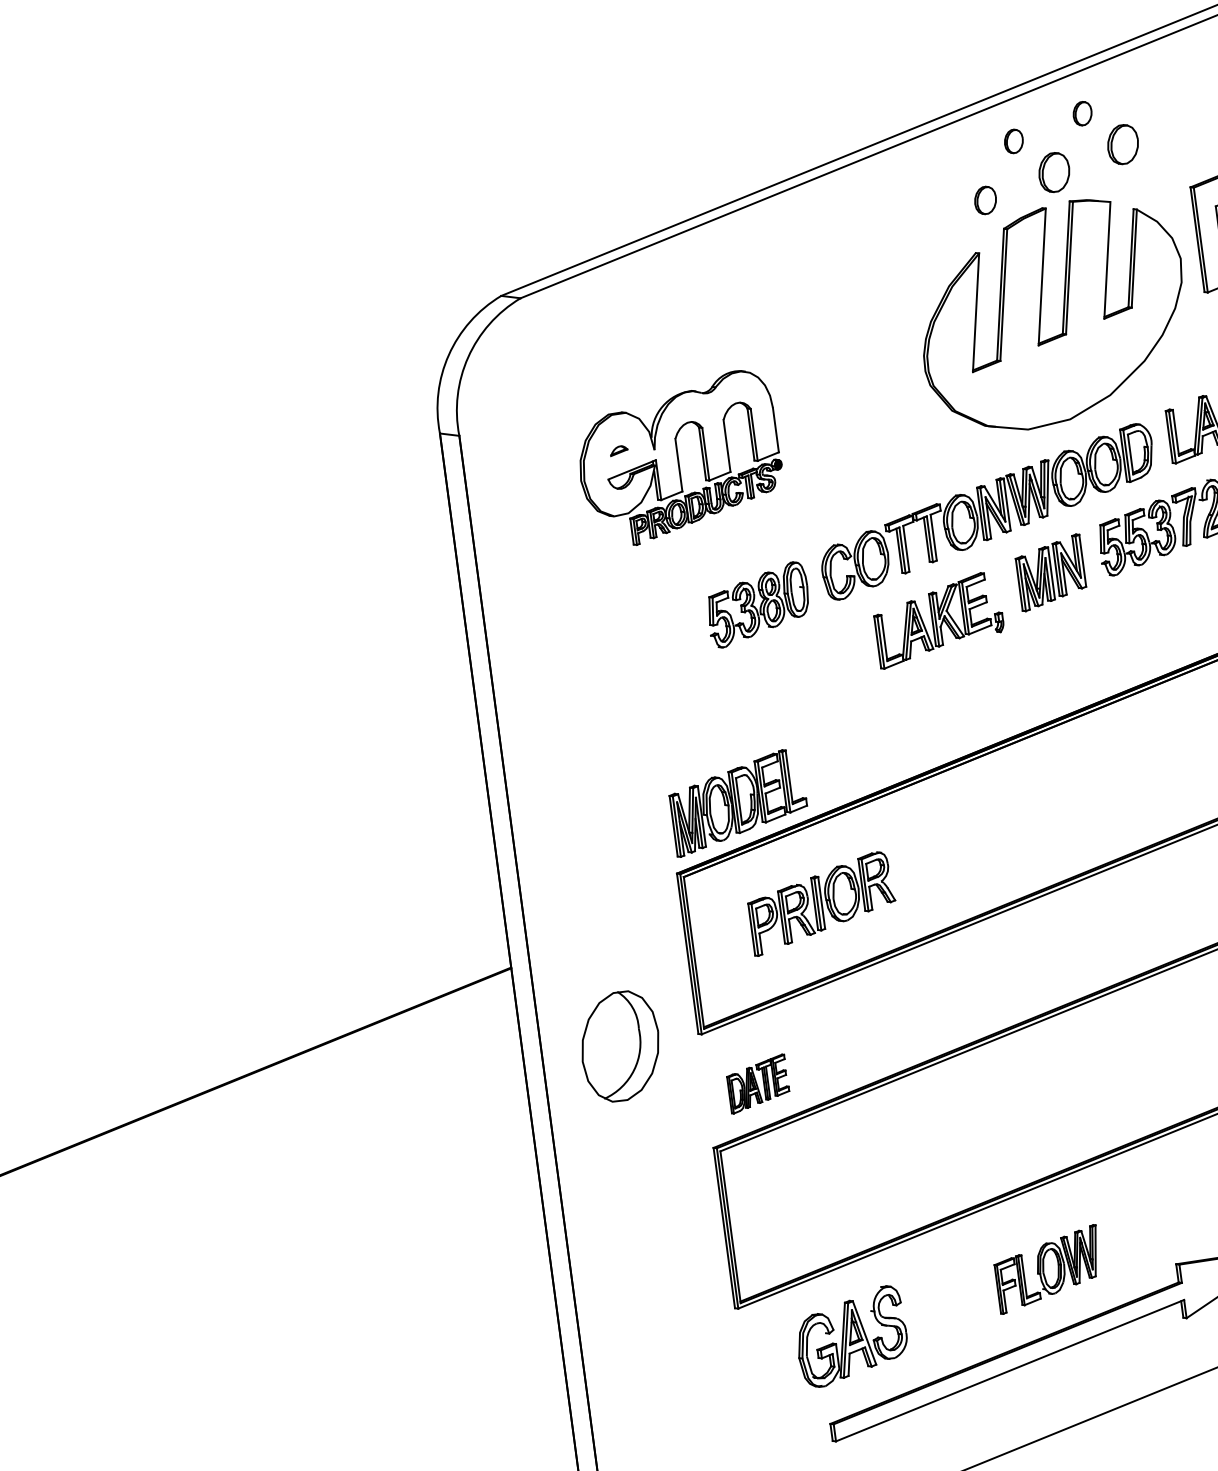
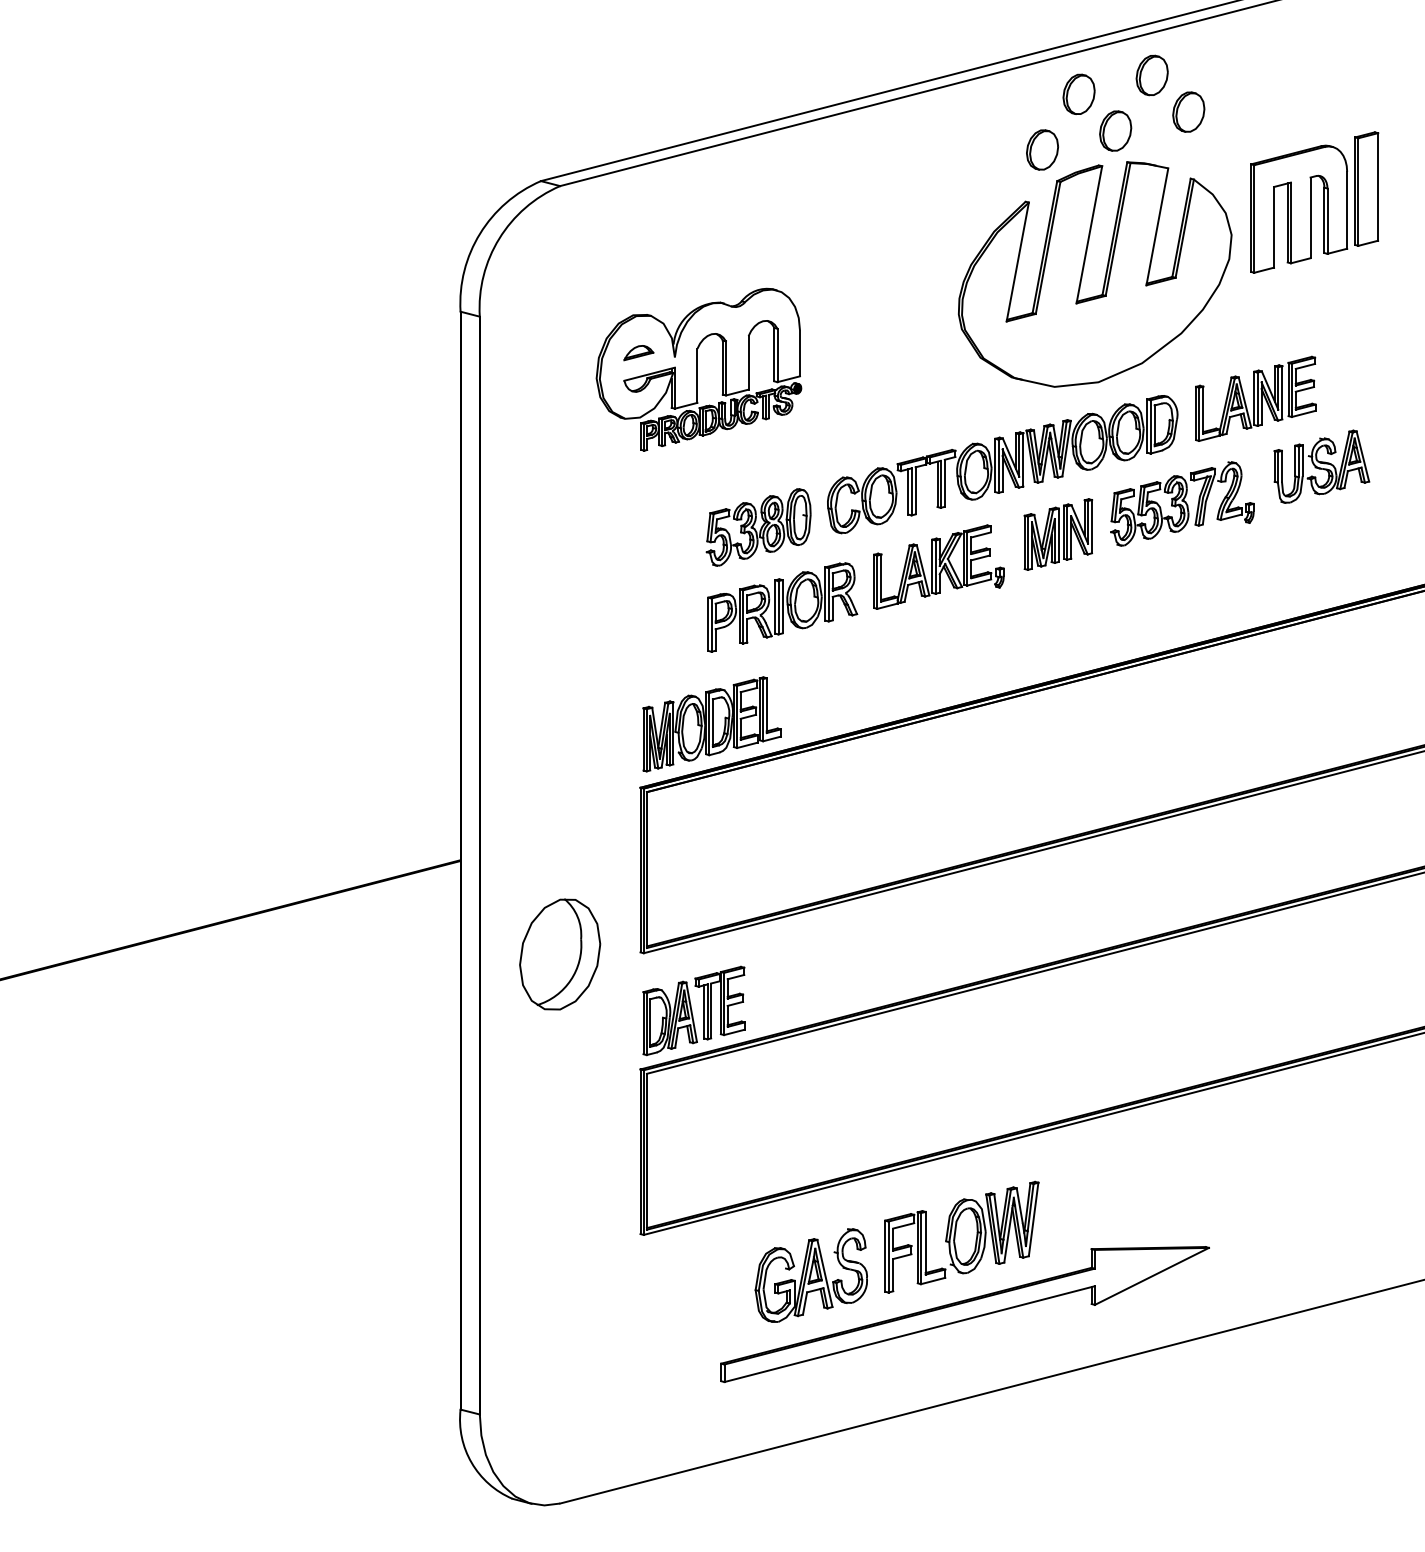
part: (1082, 113) -> (1151, 75), size x1.67
part: (1013, 140) -> (1078, 93), size x1.67
part: (985, 199) -> (1042, 149), size x1.43
part: (618, 451) -> (638, 353), size x1.67
part: (821, 903) -> (782, 607), moved
part: (757, 1083) -> (693, 1010), size x1.67
part: (1047, 1268) -> (961, 1236), size x1.43
part: (850, 1336) -> (810, 1275), moved

